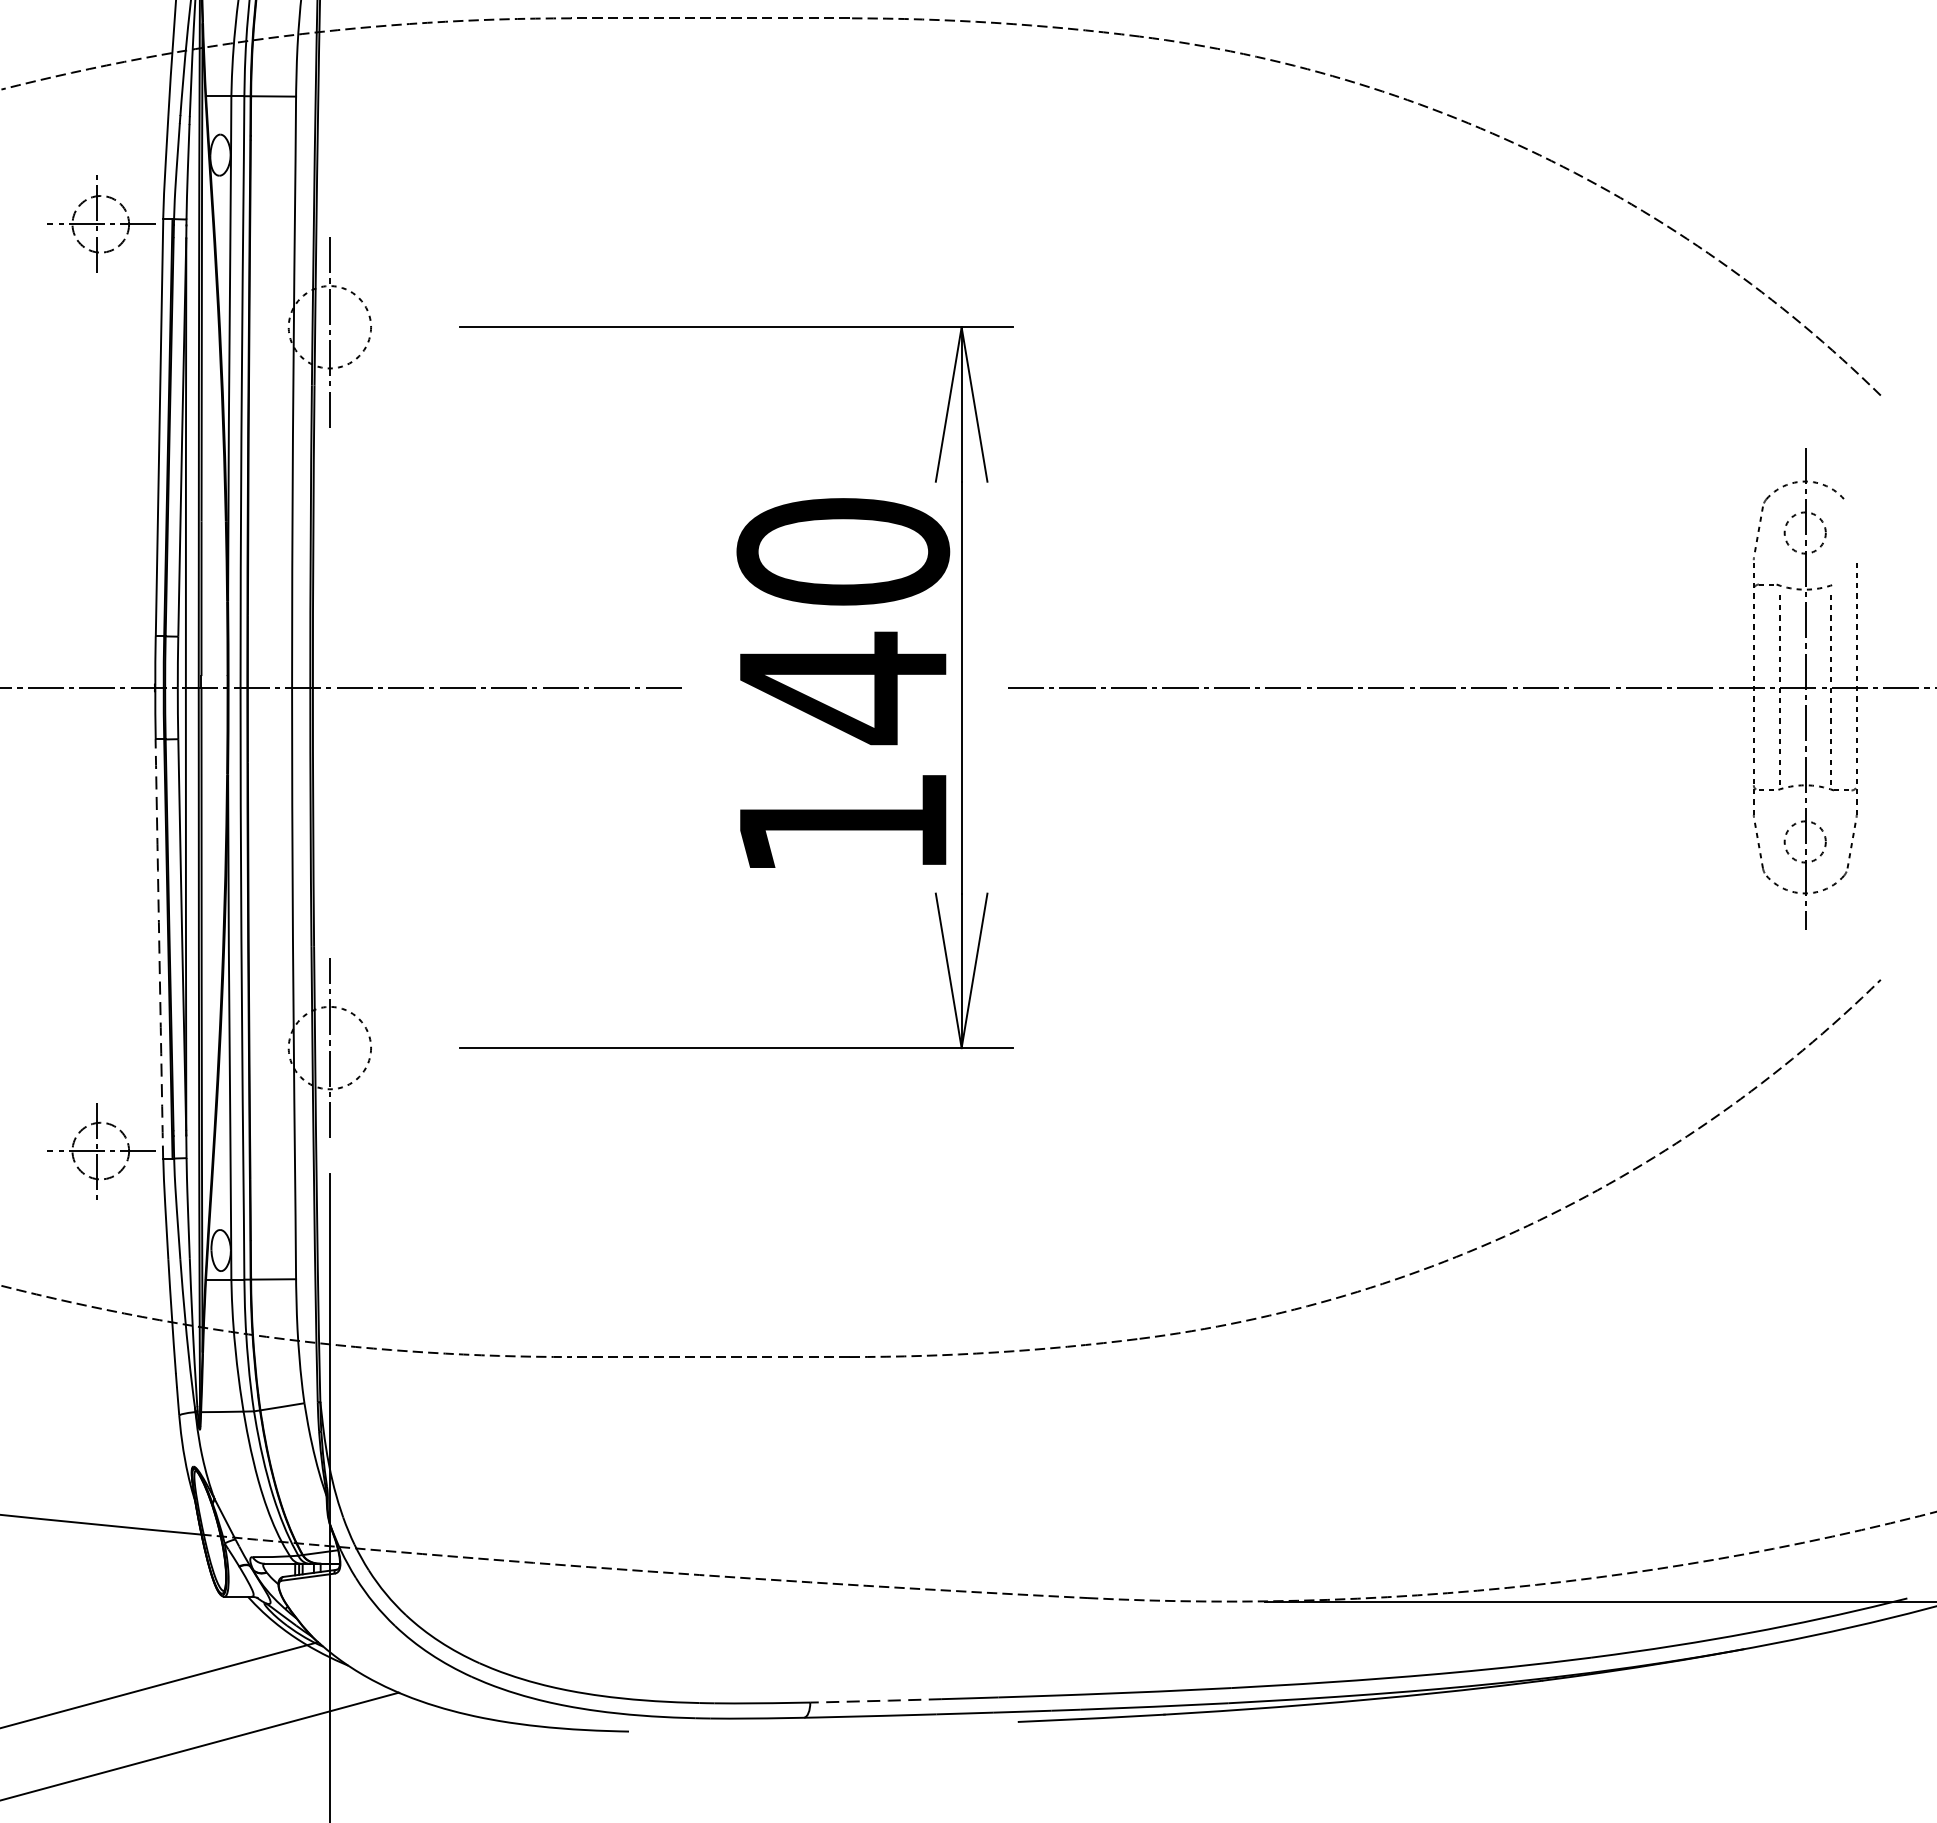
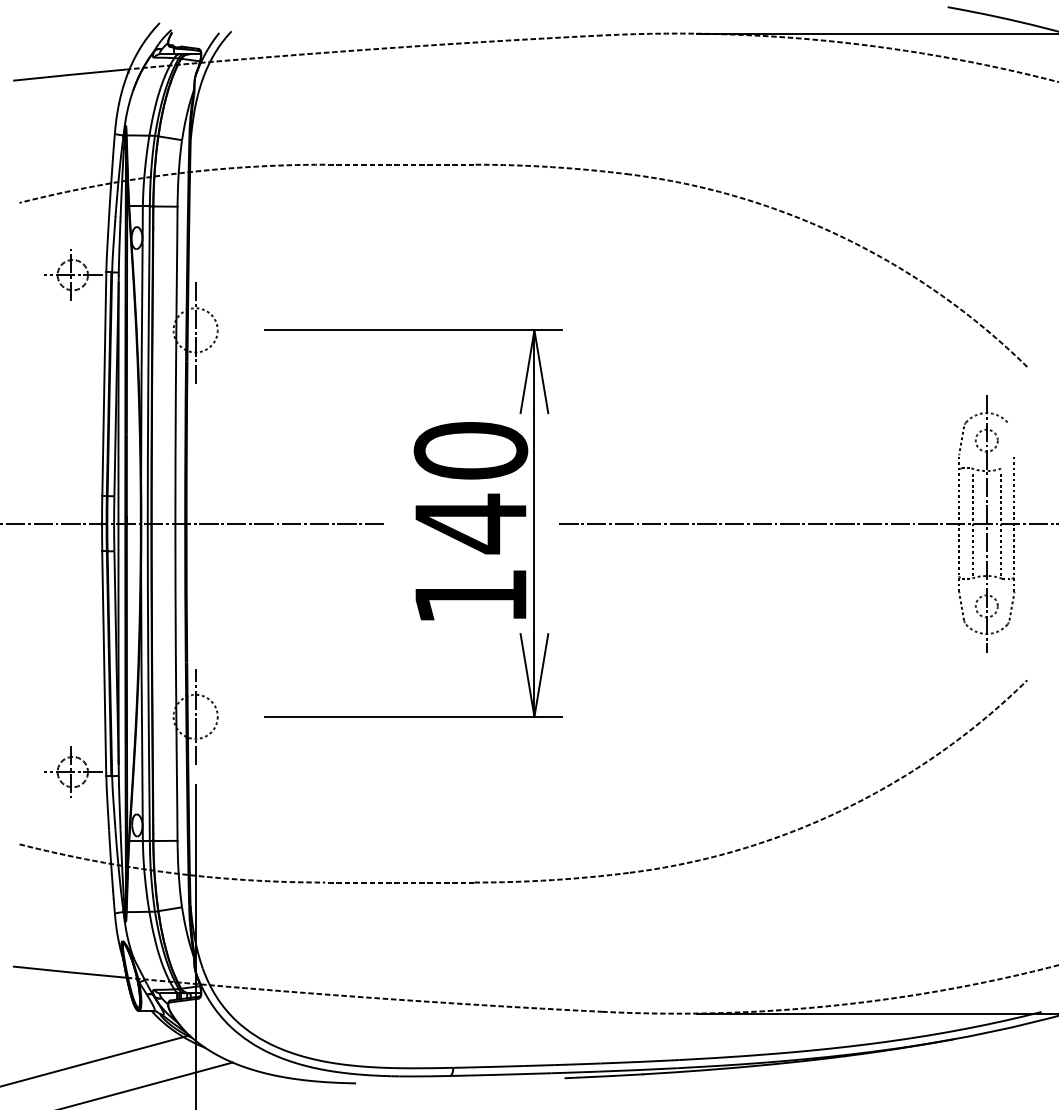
arc: (159, 948) -> (104, 663), dashed -> solid
line: (875, 1700) -> (488, 1066), dashed -> solid

